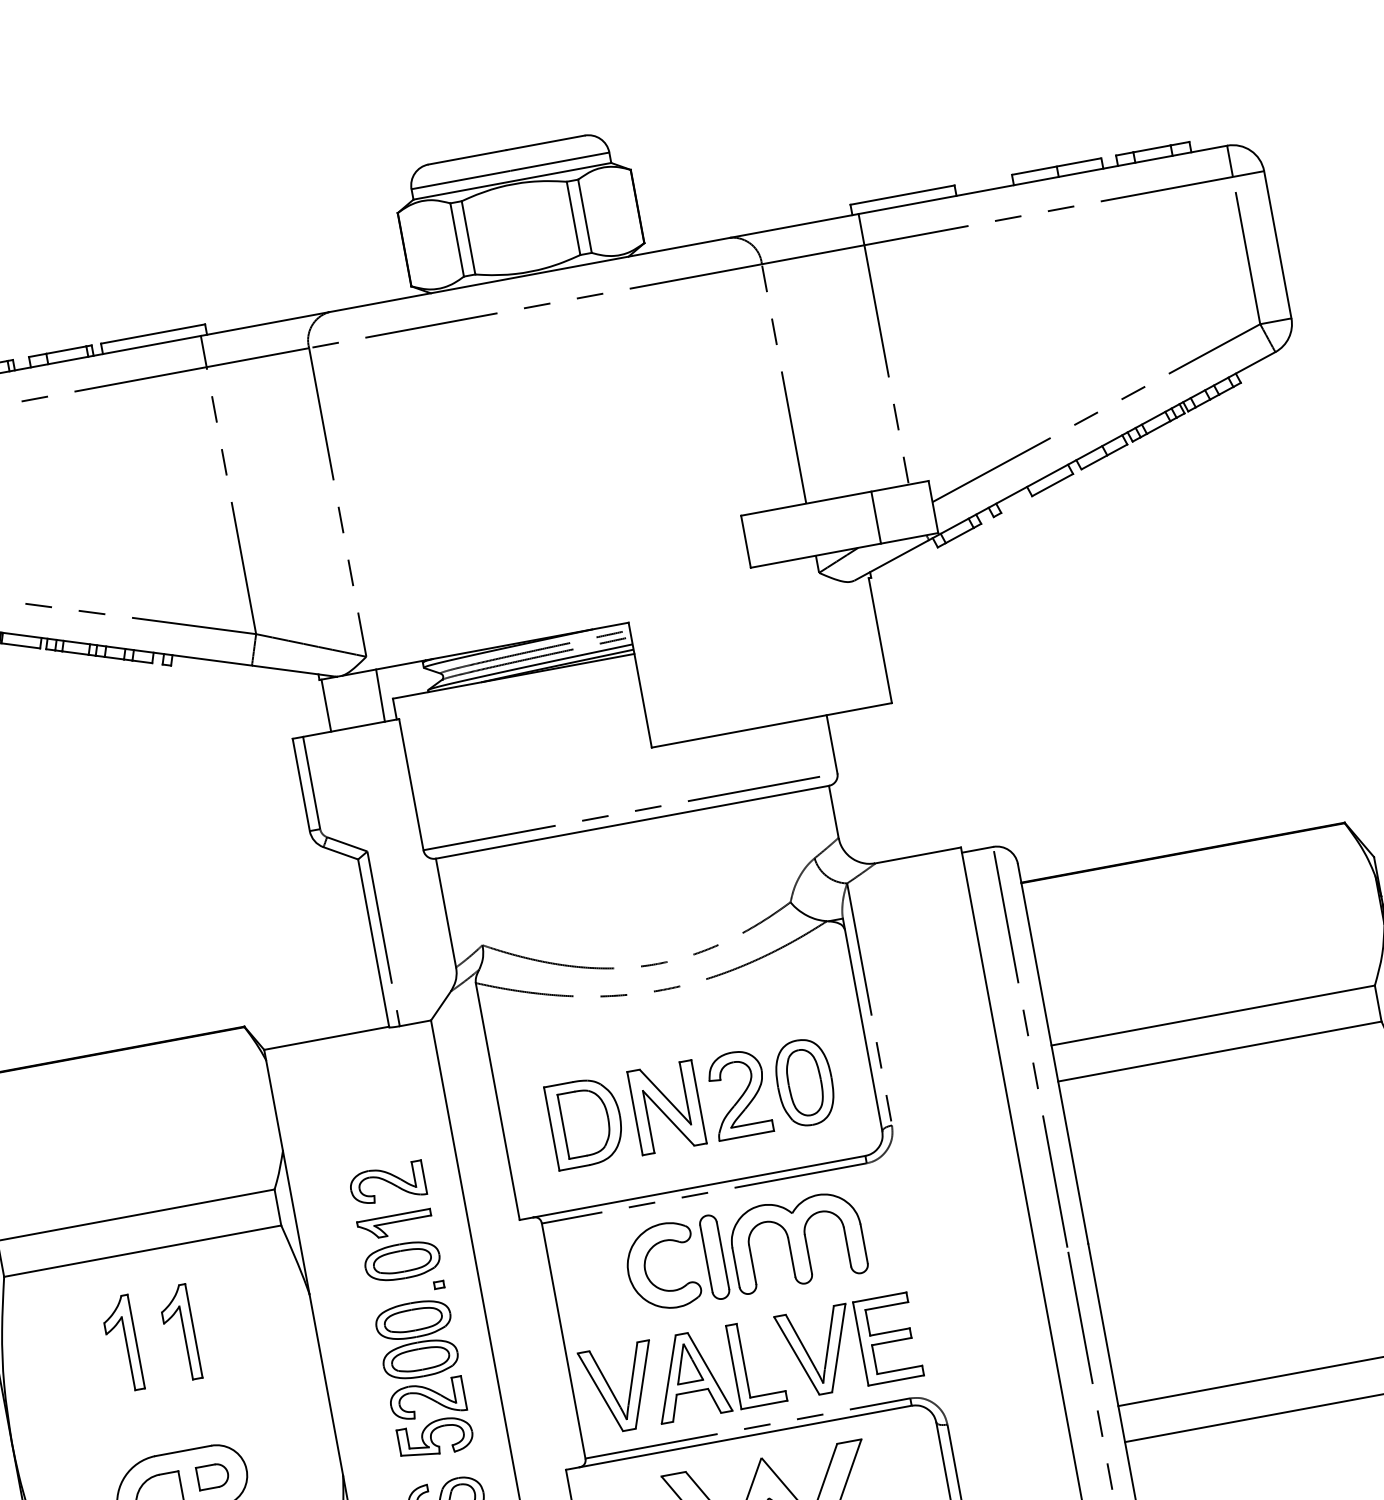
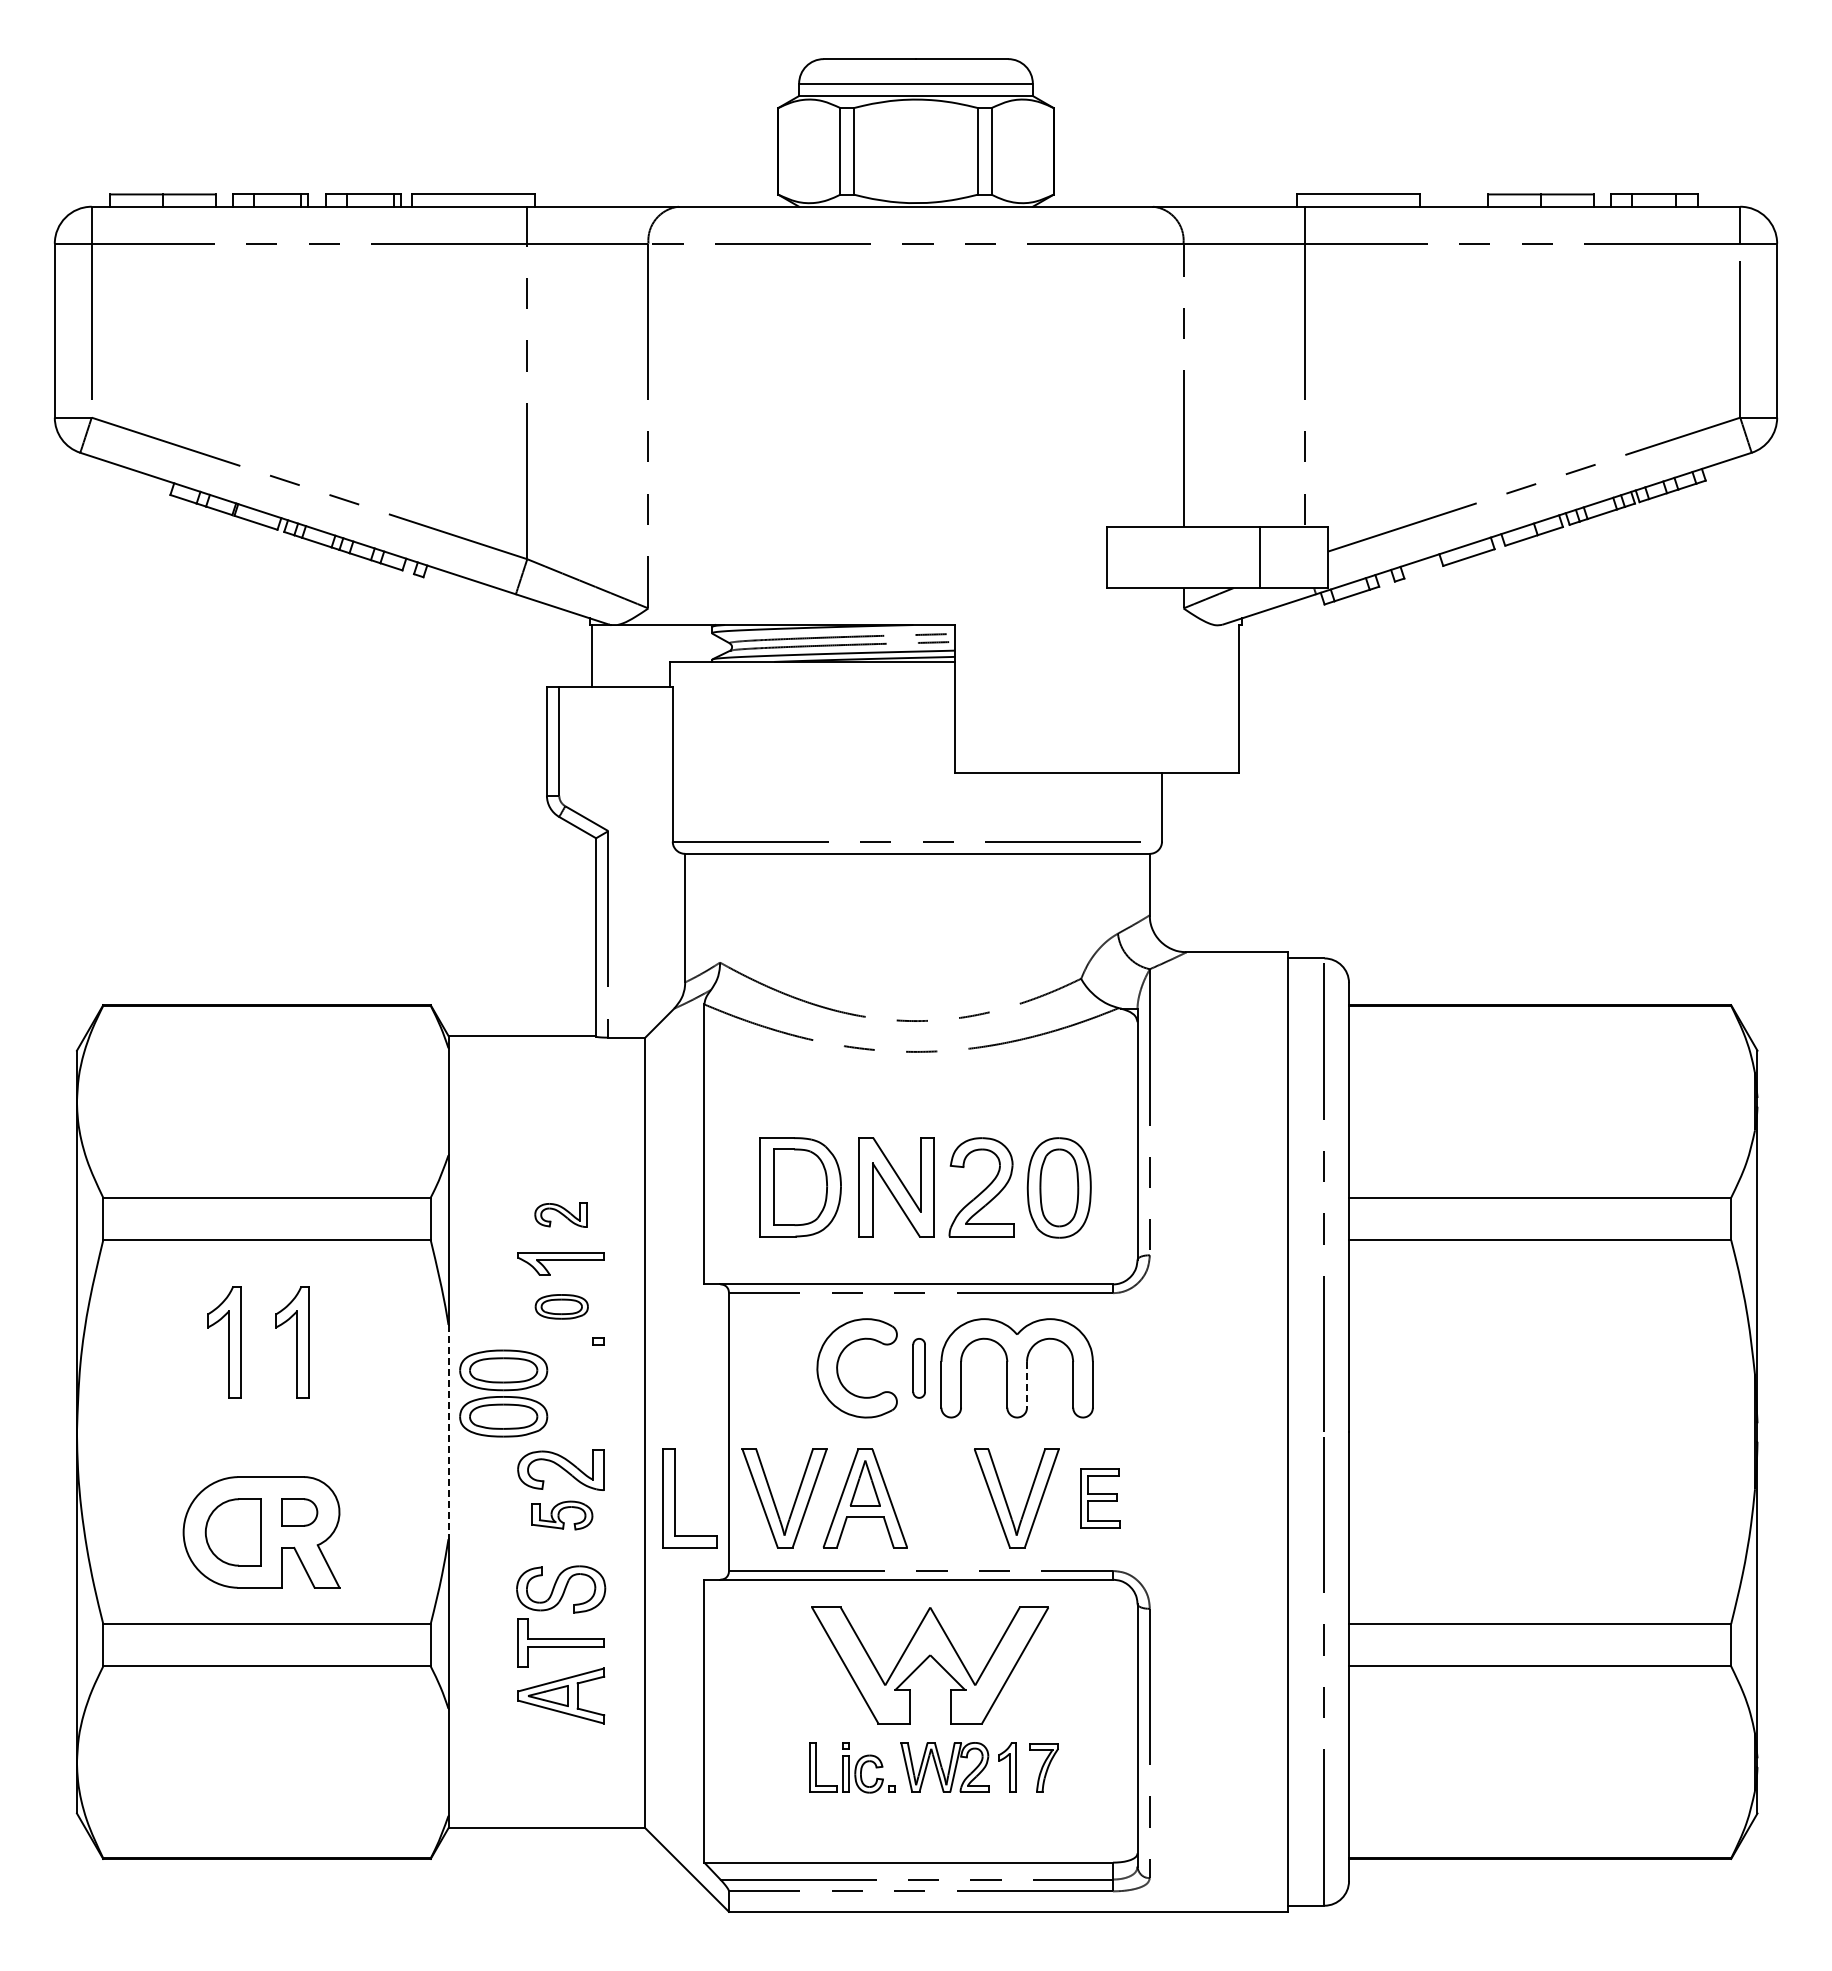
line: (379, 695) -> (655, 655), removed
part: (387, 1183) -> (560, 1214), size x0.6
line: (808, 1253) -> (1027, 1384), solid -> dashed
part: (714, 1257) -> (918, 1368), size x0.6
part: (402, 1261) -> (561, 1306), size x0.6
part: (888, 1338) -> (1100, 1498), size x0.6
part: (416, 1339) -> (503, 1393), moved
part: (744, 1365) -> (675, 1498), moved
line: (326, 1385) -> (448, 1432), solid -> dashed
part: (435, 1437) -> (562, 1515), size x0.7

